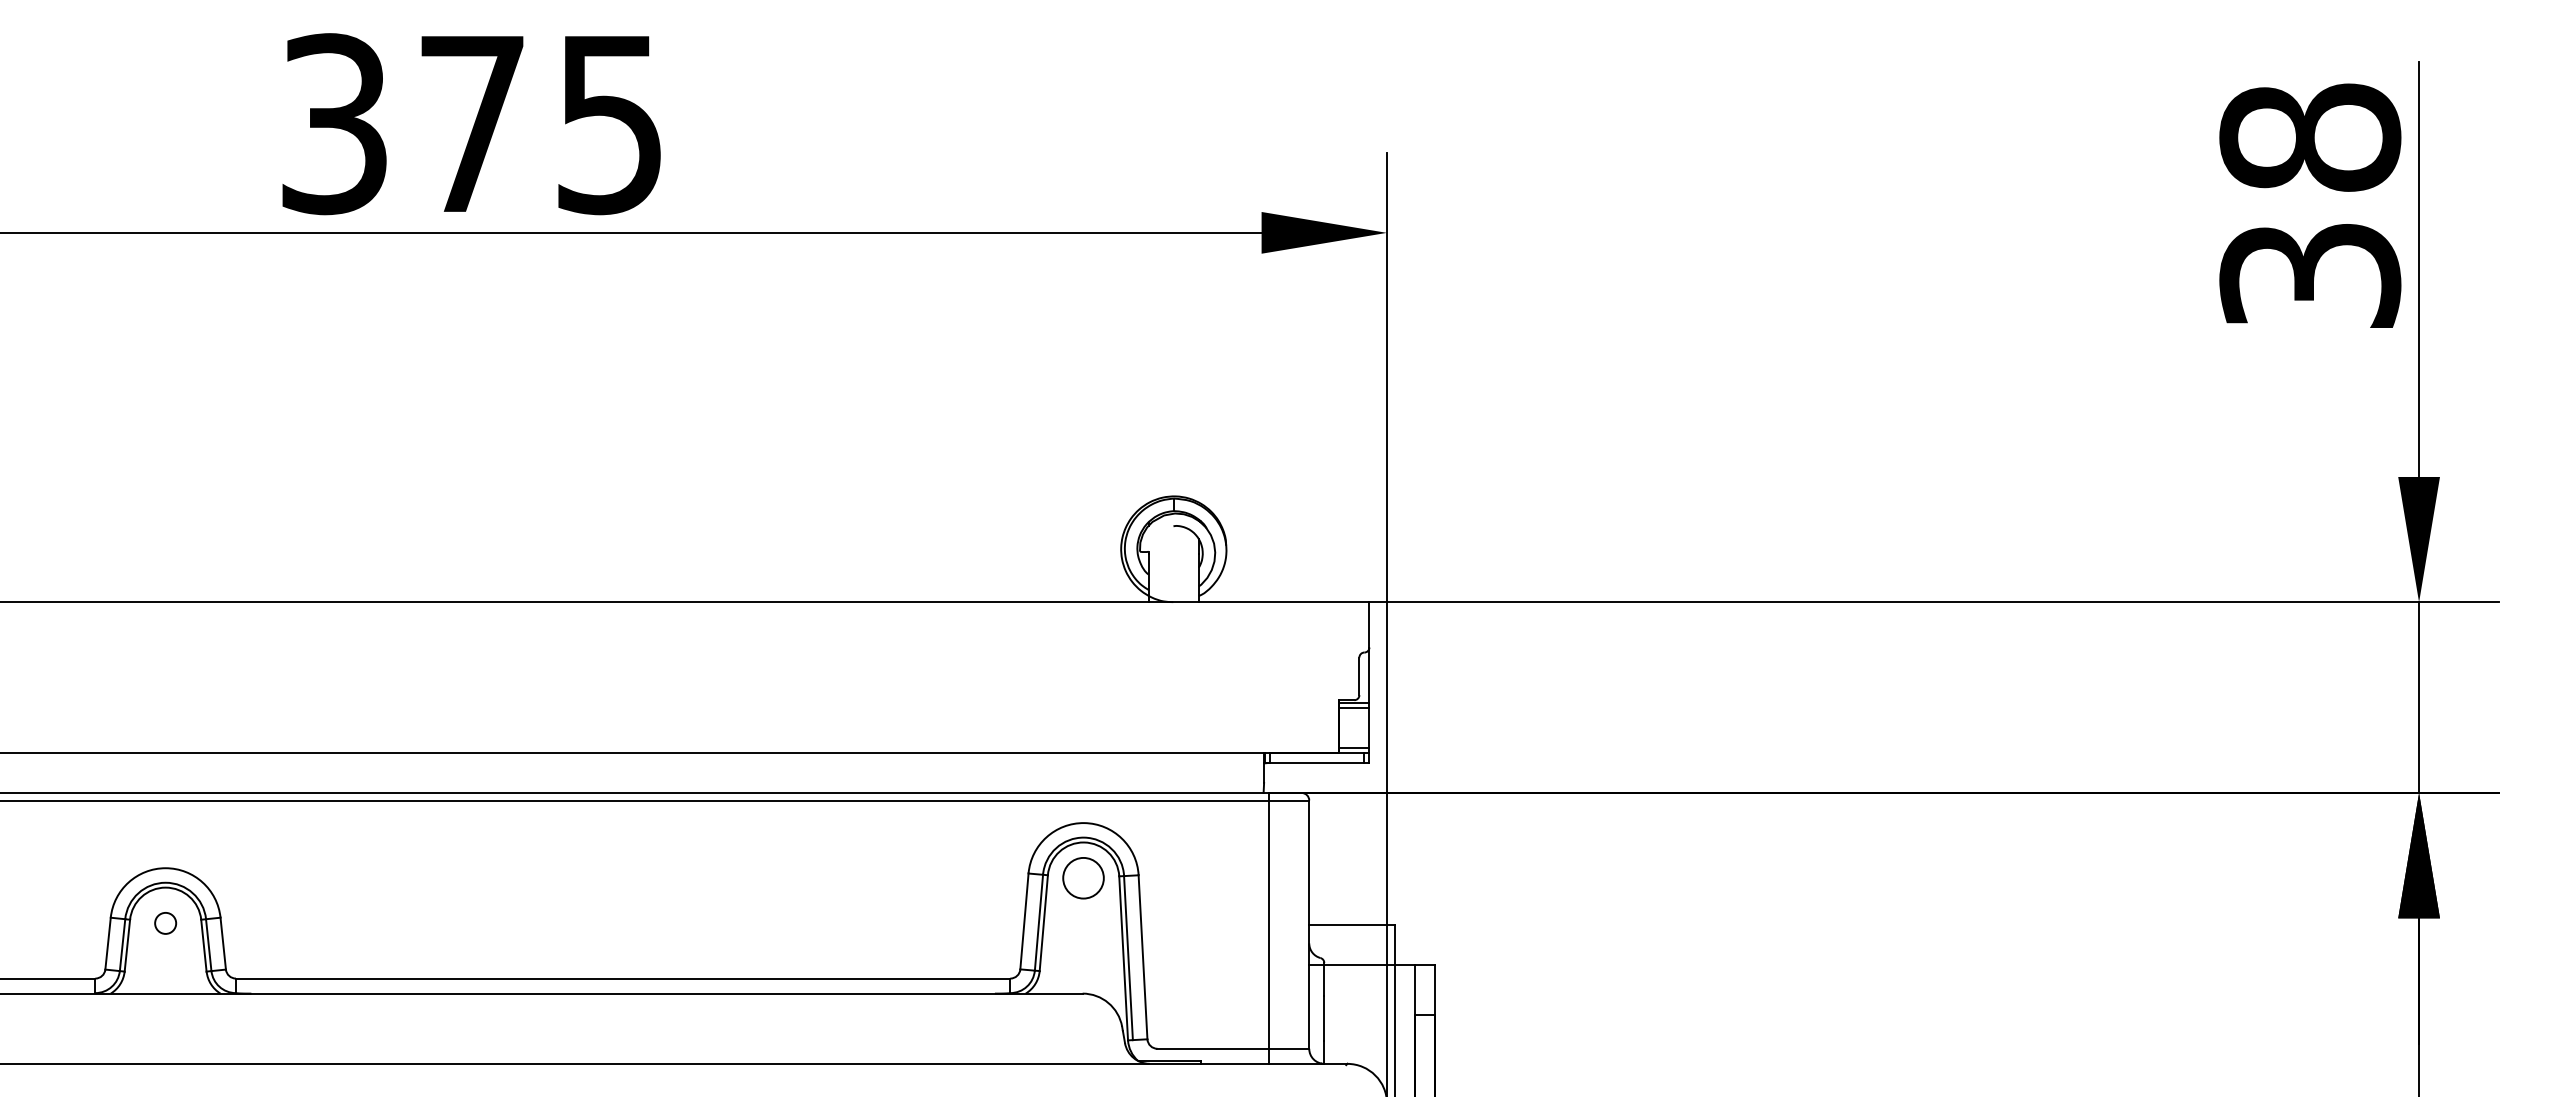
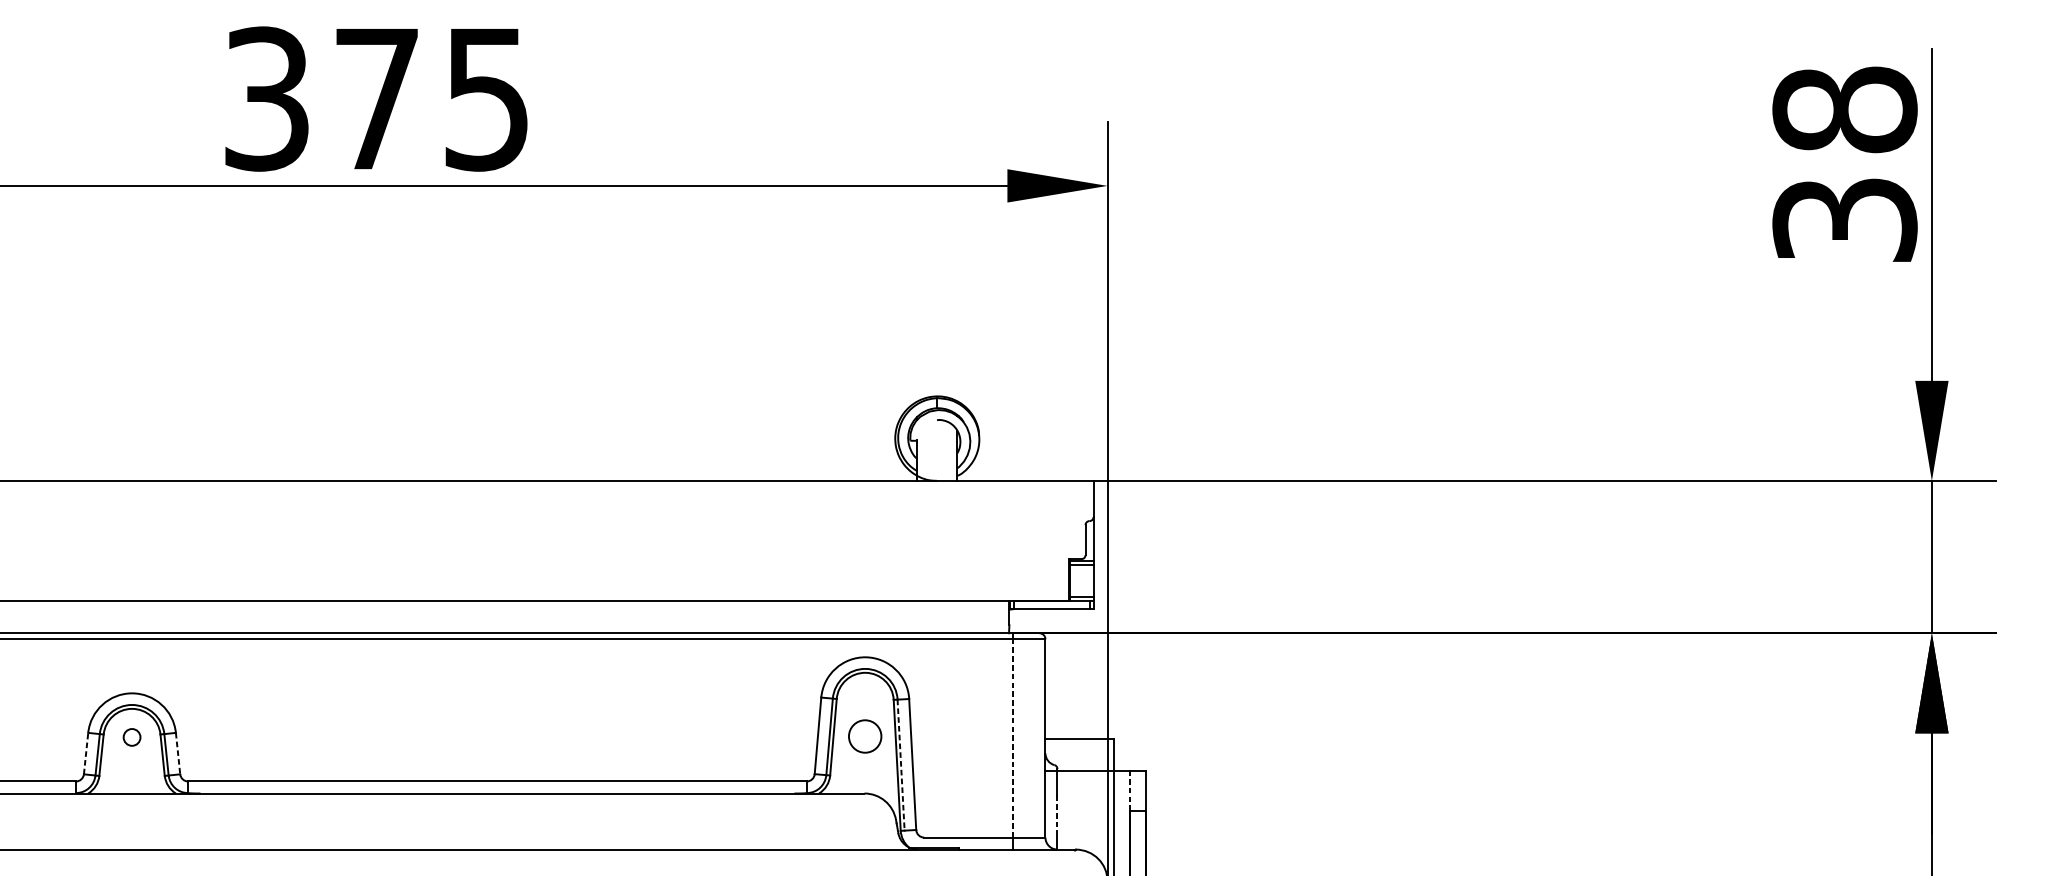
circle: (1083, 878) -> (865, 736), moved
line: (1269, 924) -> (1013, 738), solid -> dashed
line: (108, 943) -> (86, 753), solid -> dashed
line: (223, 944) -> (178, 754), solid -> dashed
line: (1128, 958) -> (901, 765), solid -> dashed
line: (1414, 989) -> (1129, 790), solid -> dashed
line: (1324, 1018) -> (1057, 813), solid -> dashed

